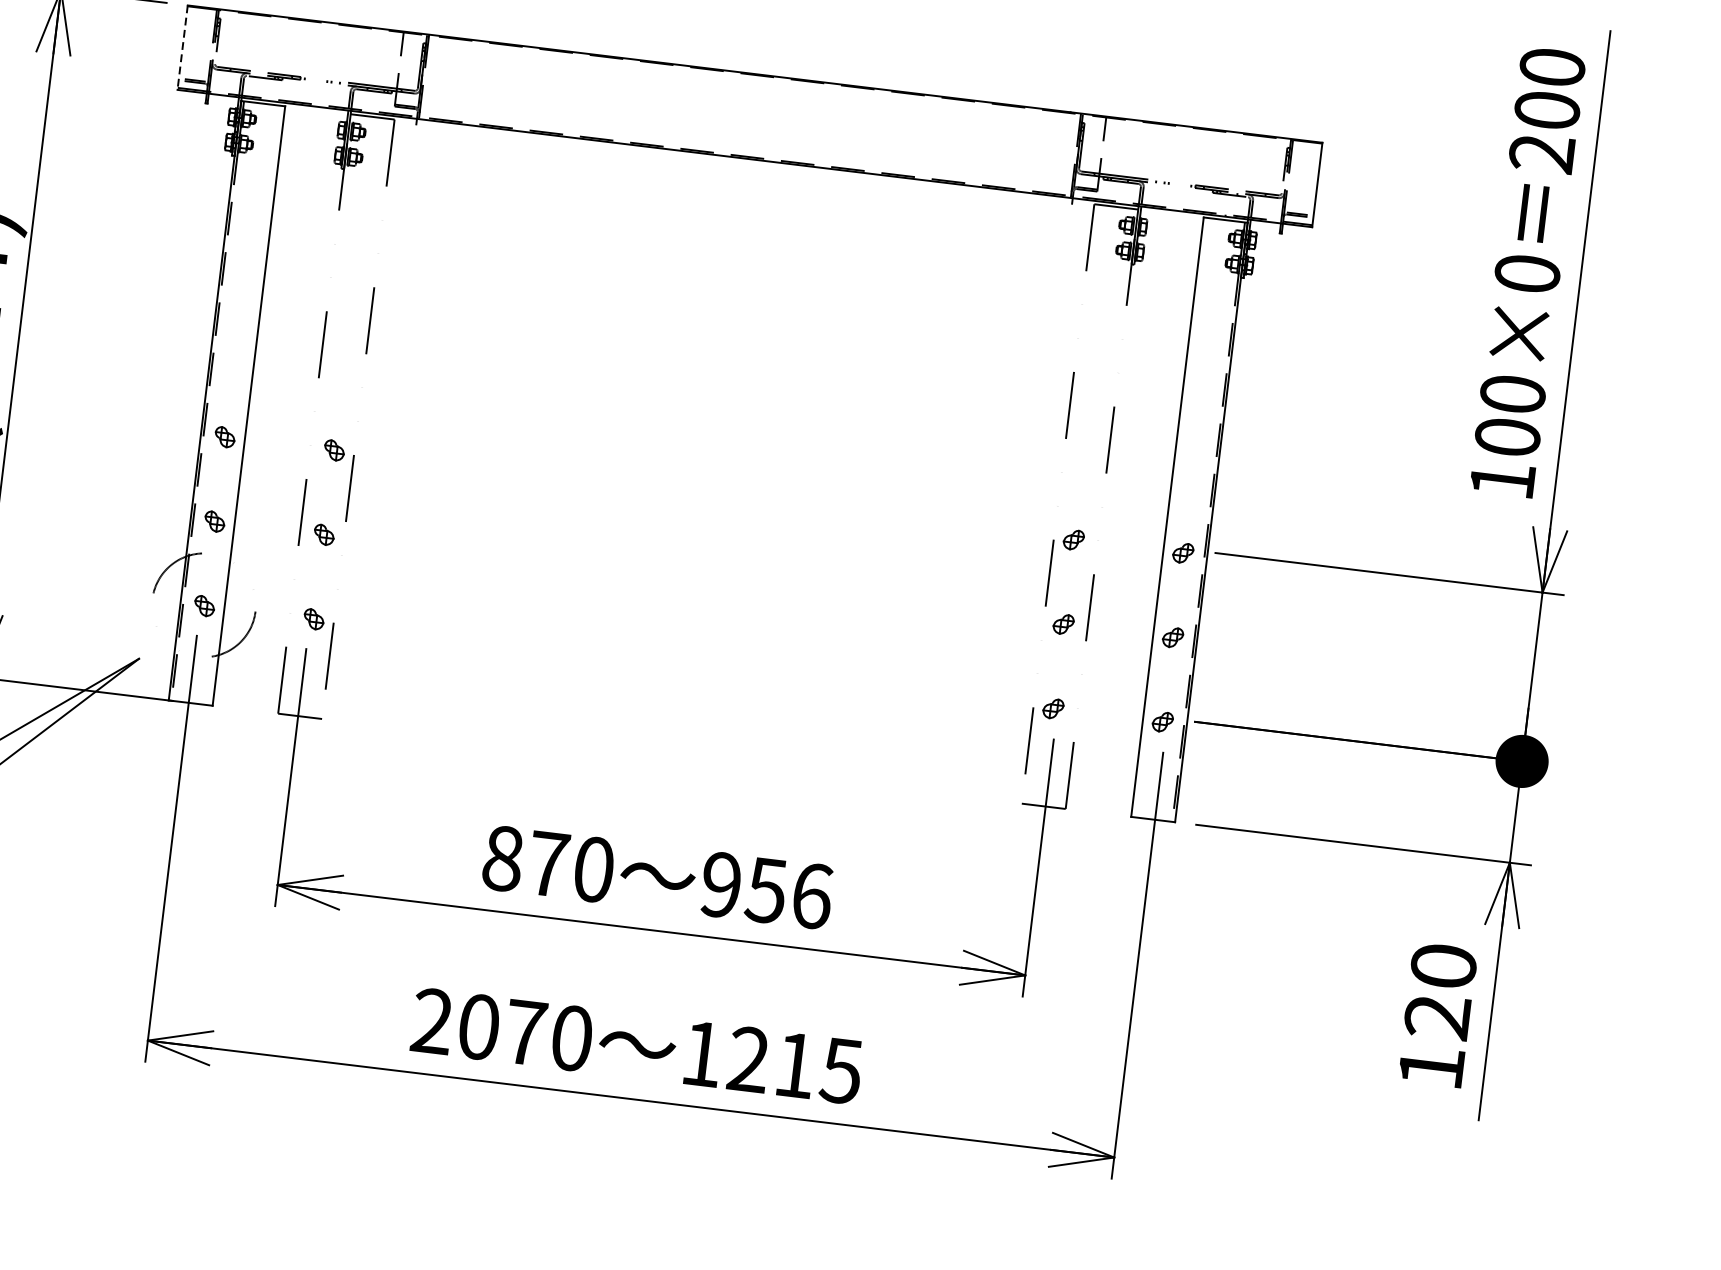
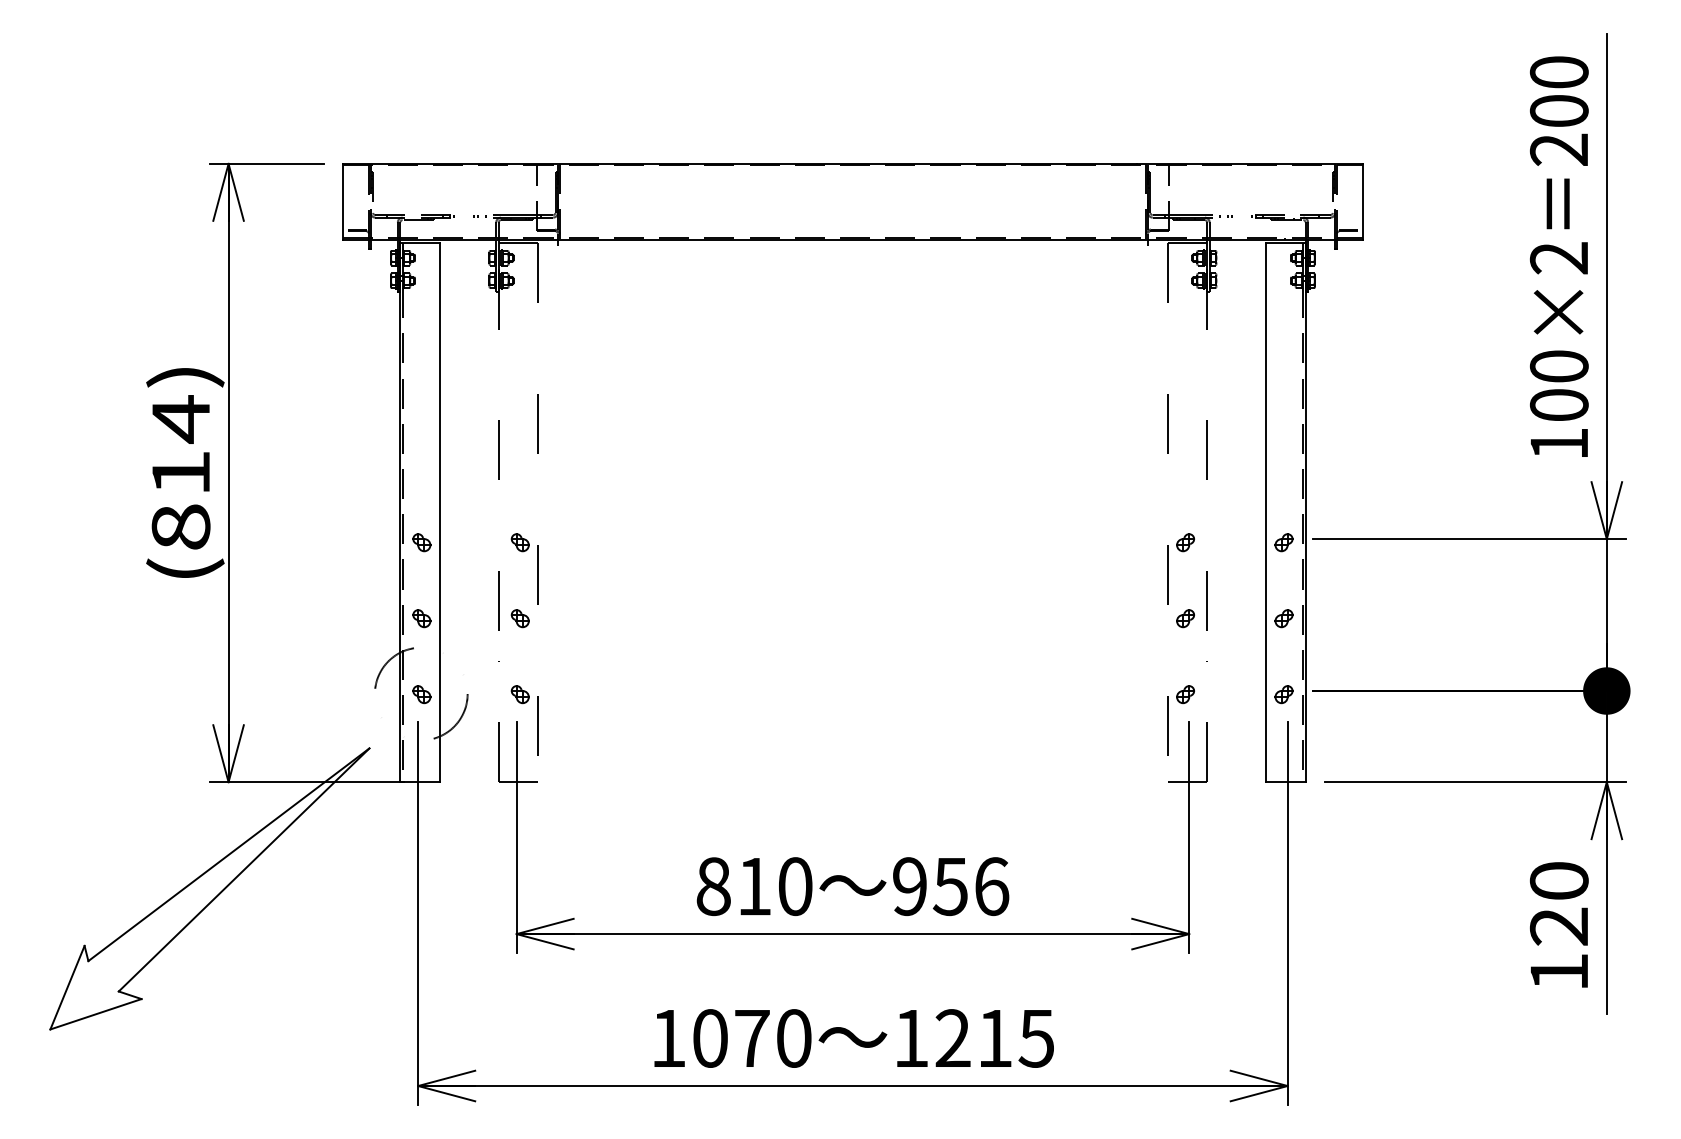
line: (182, 47) -> (342, 201), dashed -> solid
text: (1527, 274) -> (1559, 258), 100×0 -> 100×2
text: (548, 864) -> (754, 886), 870 -> 810
text: (432, 1020) -> (668, 1037), 2070 -> 1070

